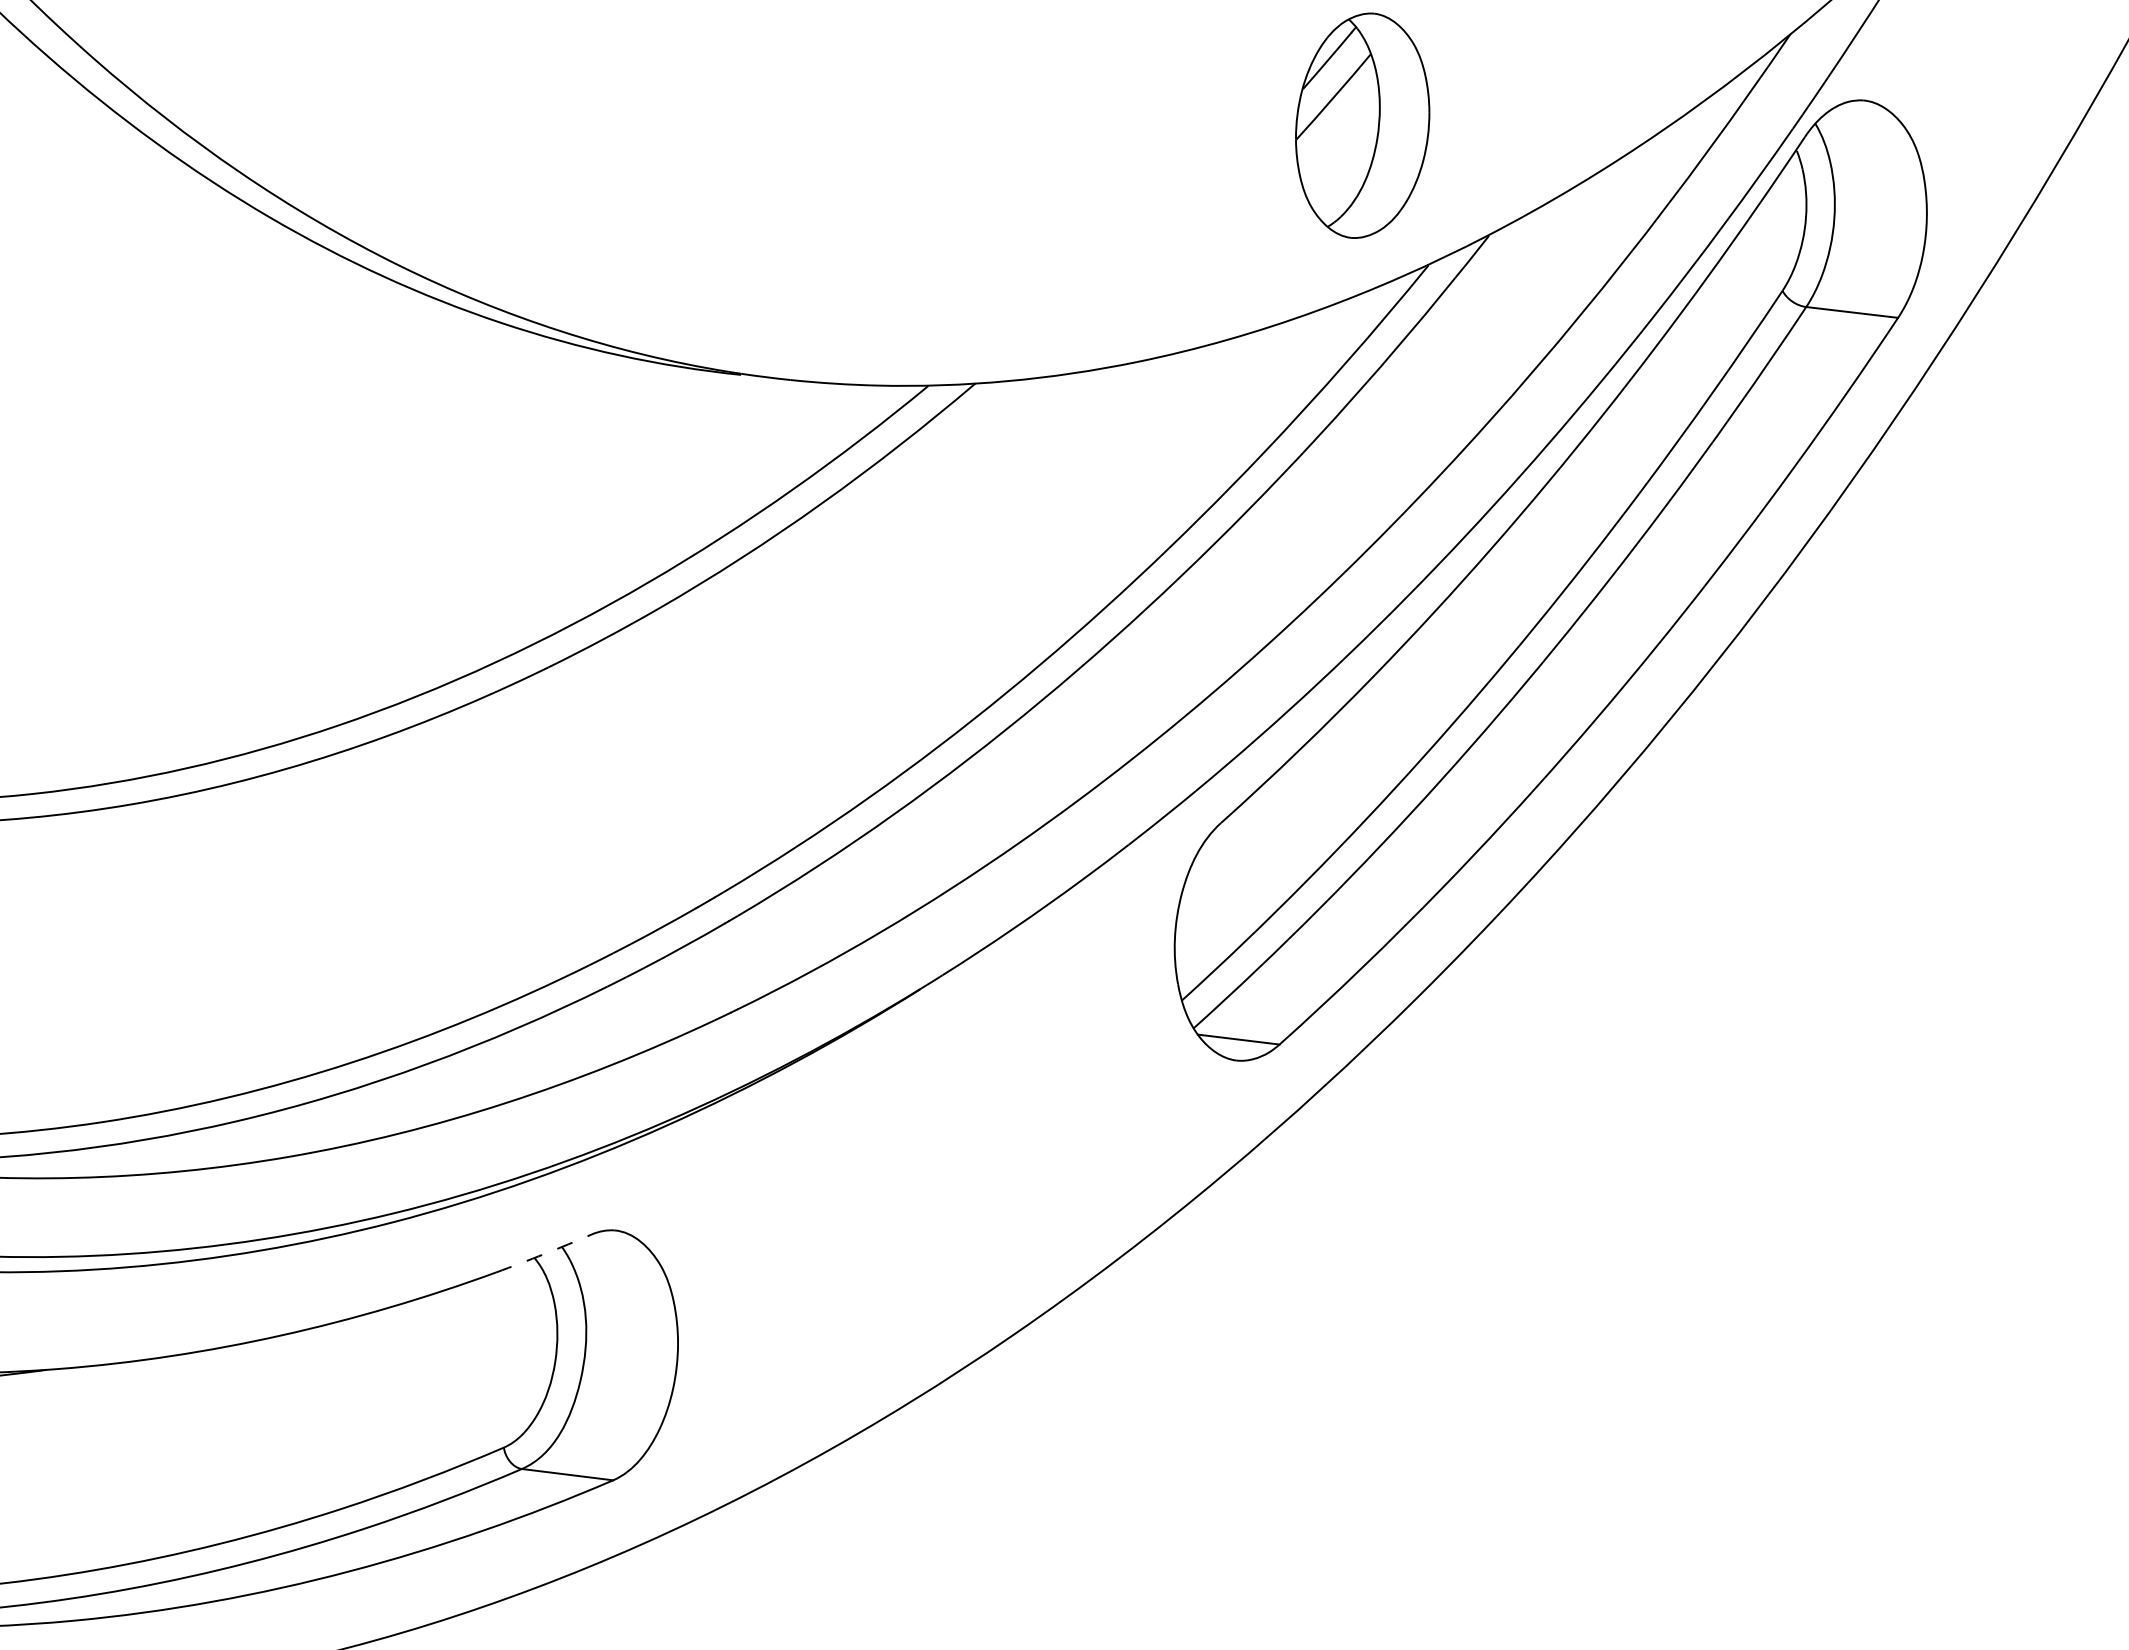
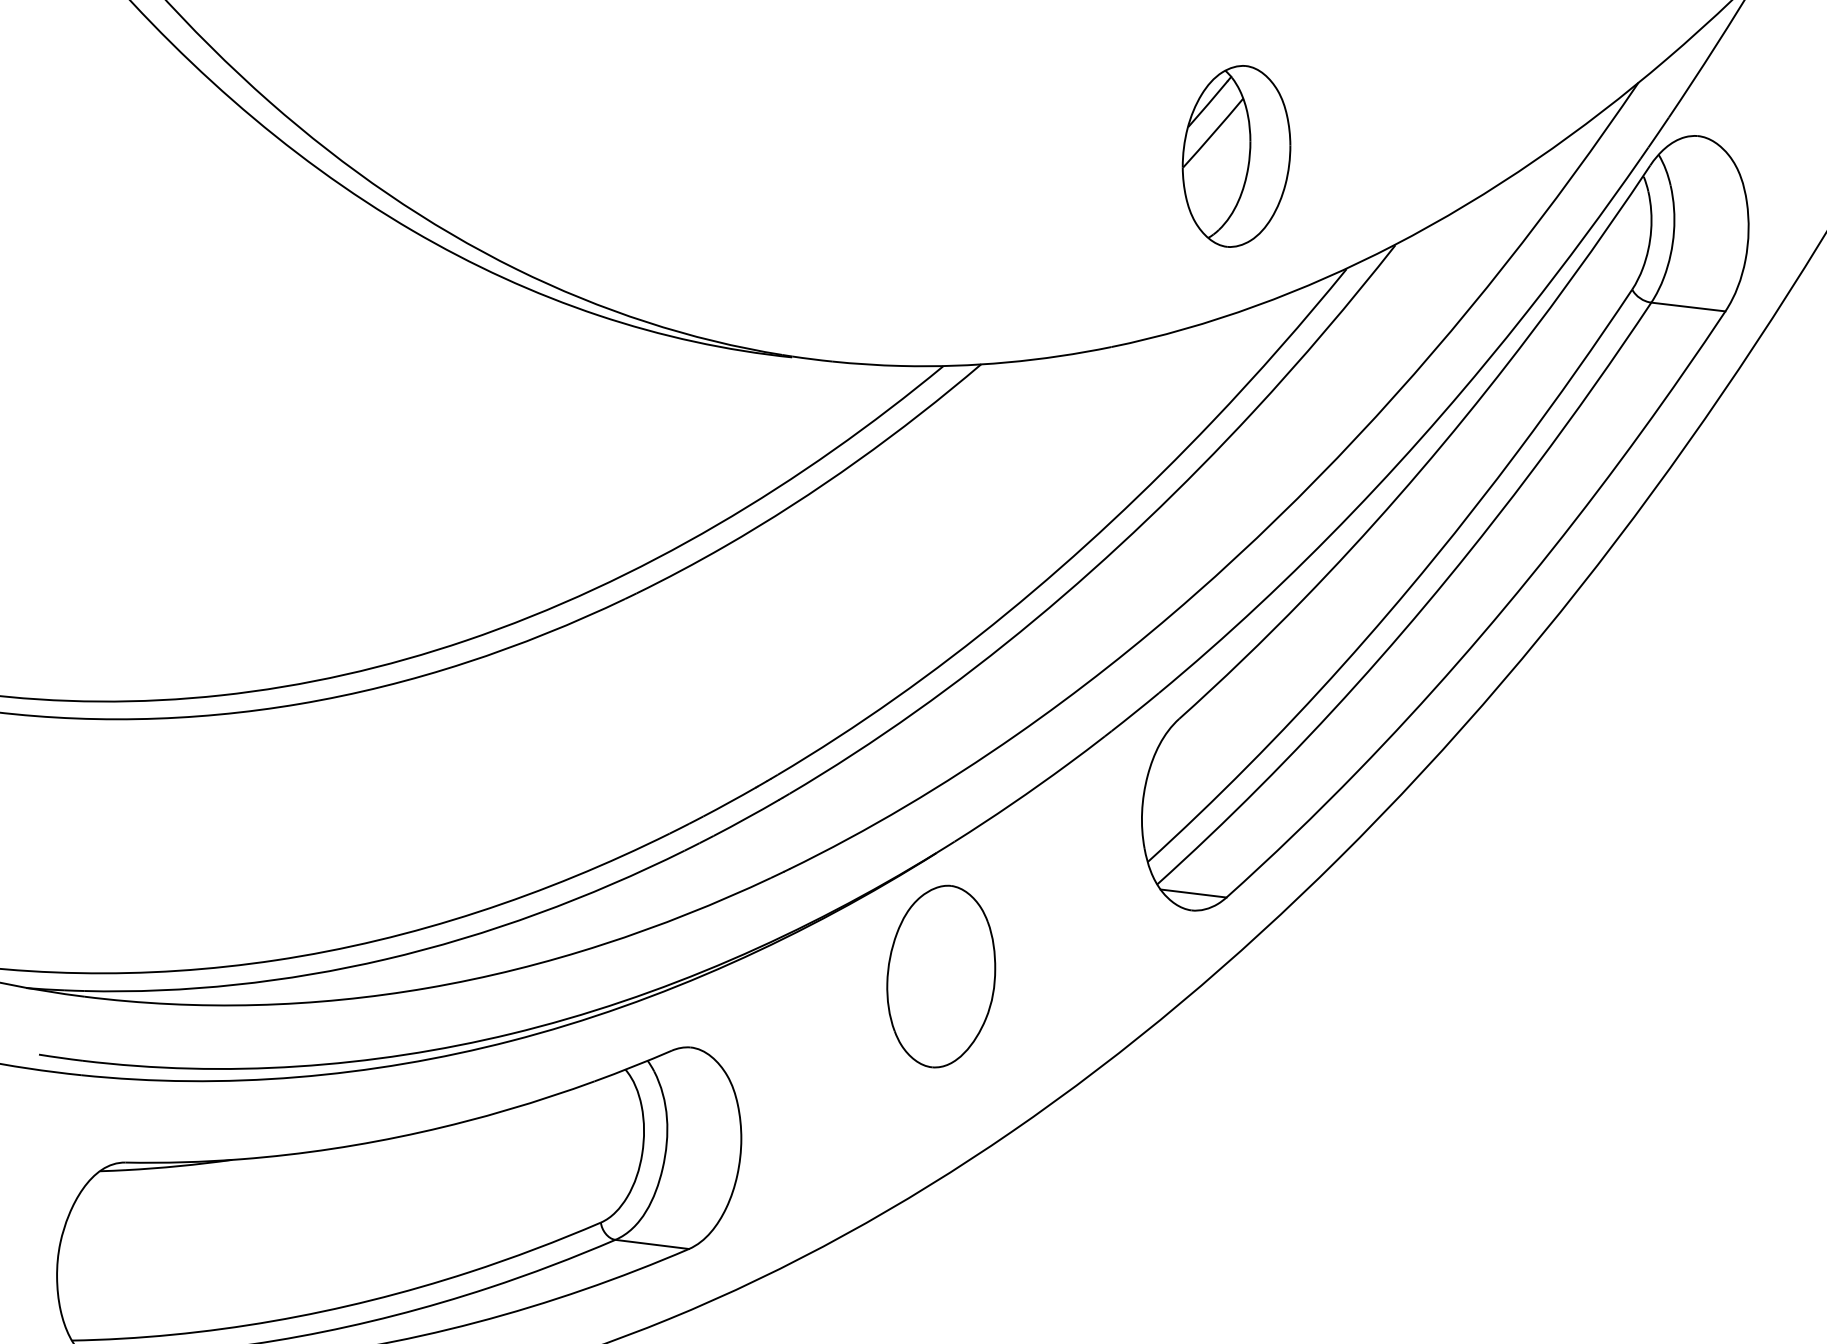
part: (1362, 125) -> (1236, 156), moved
part: (926, 1142) -> (941, 976), added
arc: (544, 1254) -> (633, 1066), dashed -> solid

